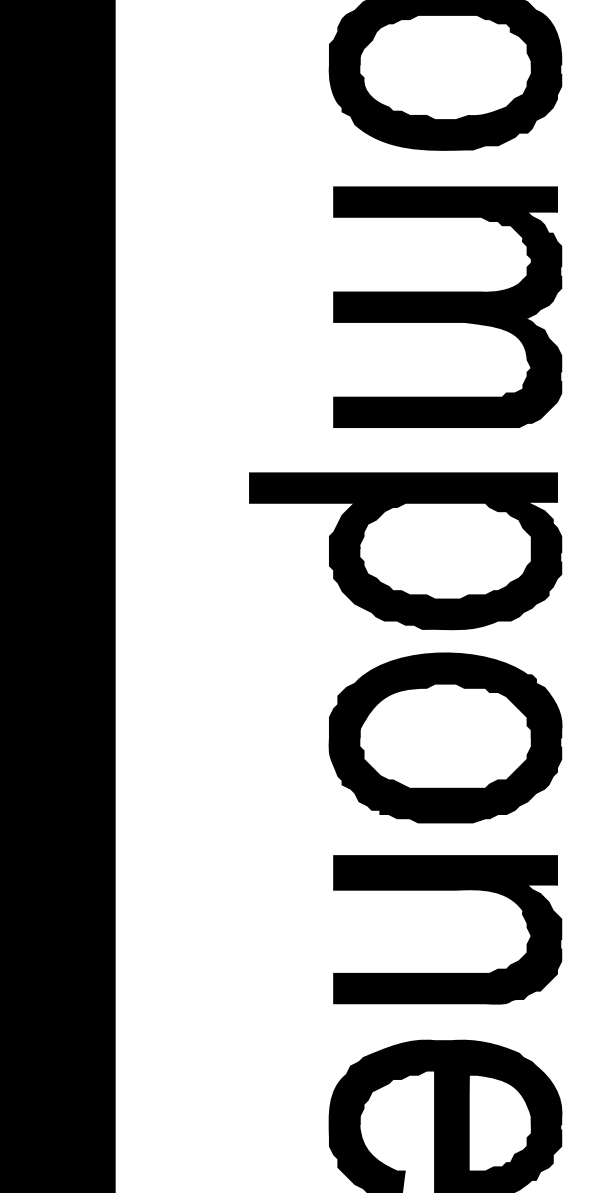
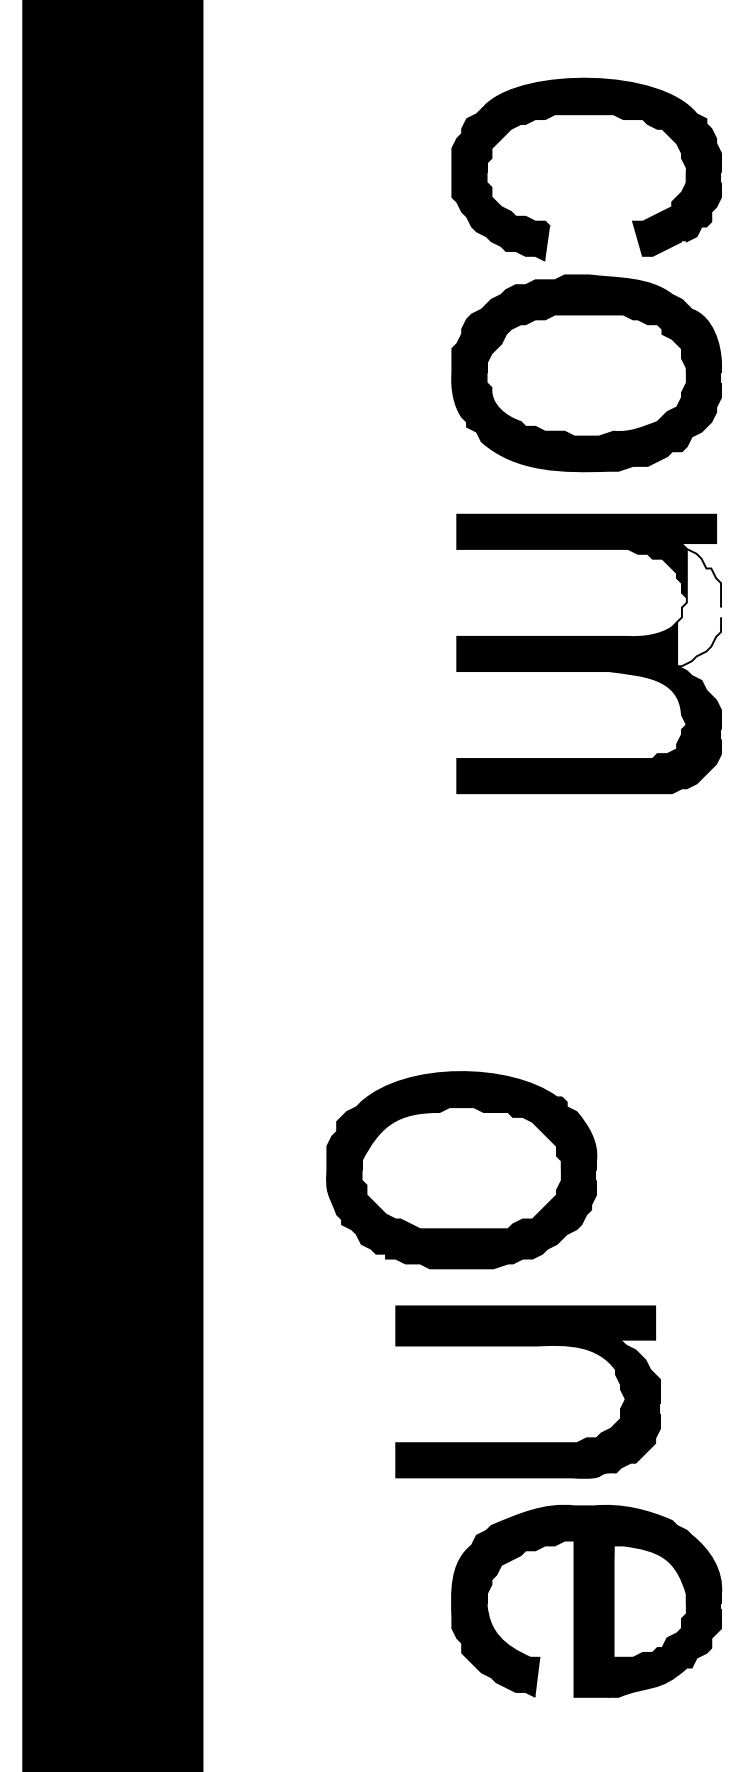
fill: (542, 267) -> (699, 607), removed
part: (404, 551) -> (539, 937), removed
part: (445, 738) -> (461, 1170), moved
part: (447, 890) -> (527, 1346), moved

